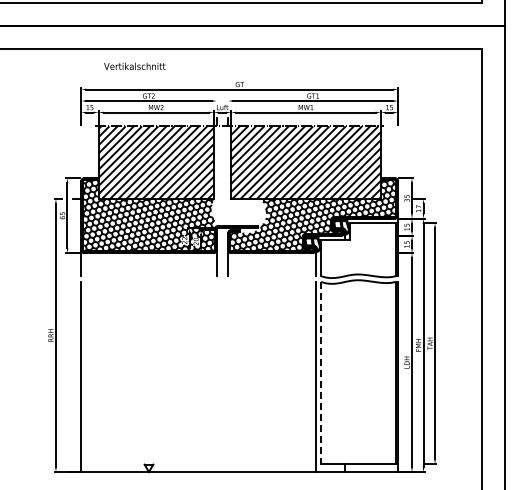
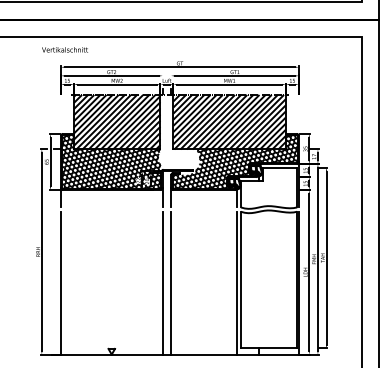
text: (134, 65) -> (64, 49), moved
line: (320, 373) -> (240, 280), dashed -> solid
line: (216, 376) -> (162, 282), added
line: (228, 376) -> (171, 282), added

